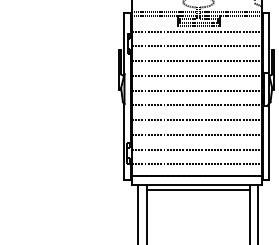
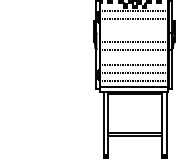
line: (197, 60) -> (134, 26), removed
line: (197, 76) -> (134, 34), removed
line: (197, 120) -> (134, 57), removed

